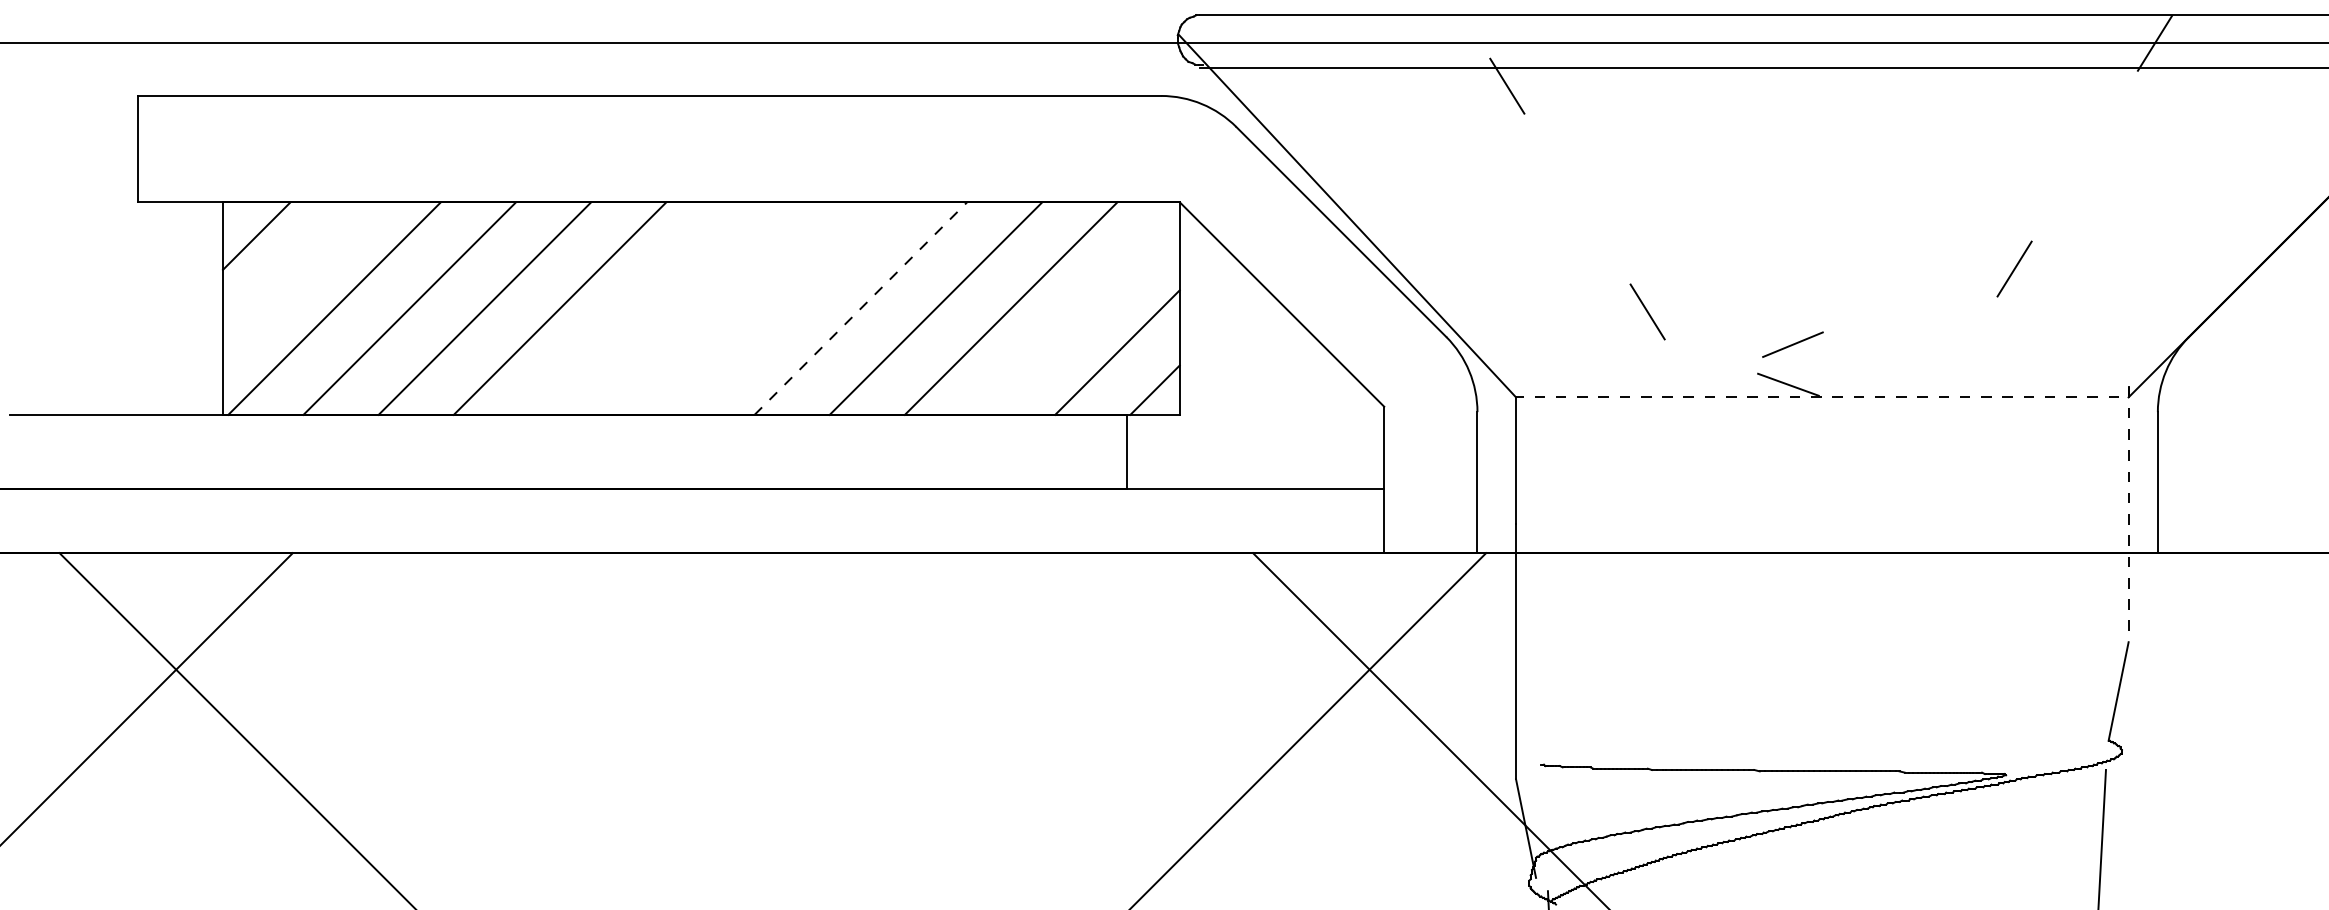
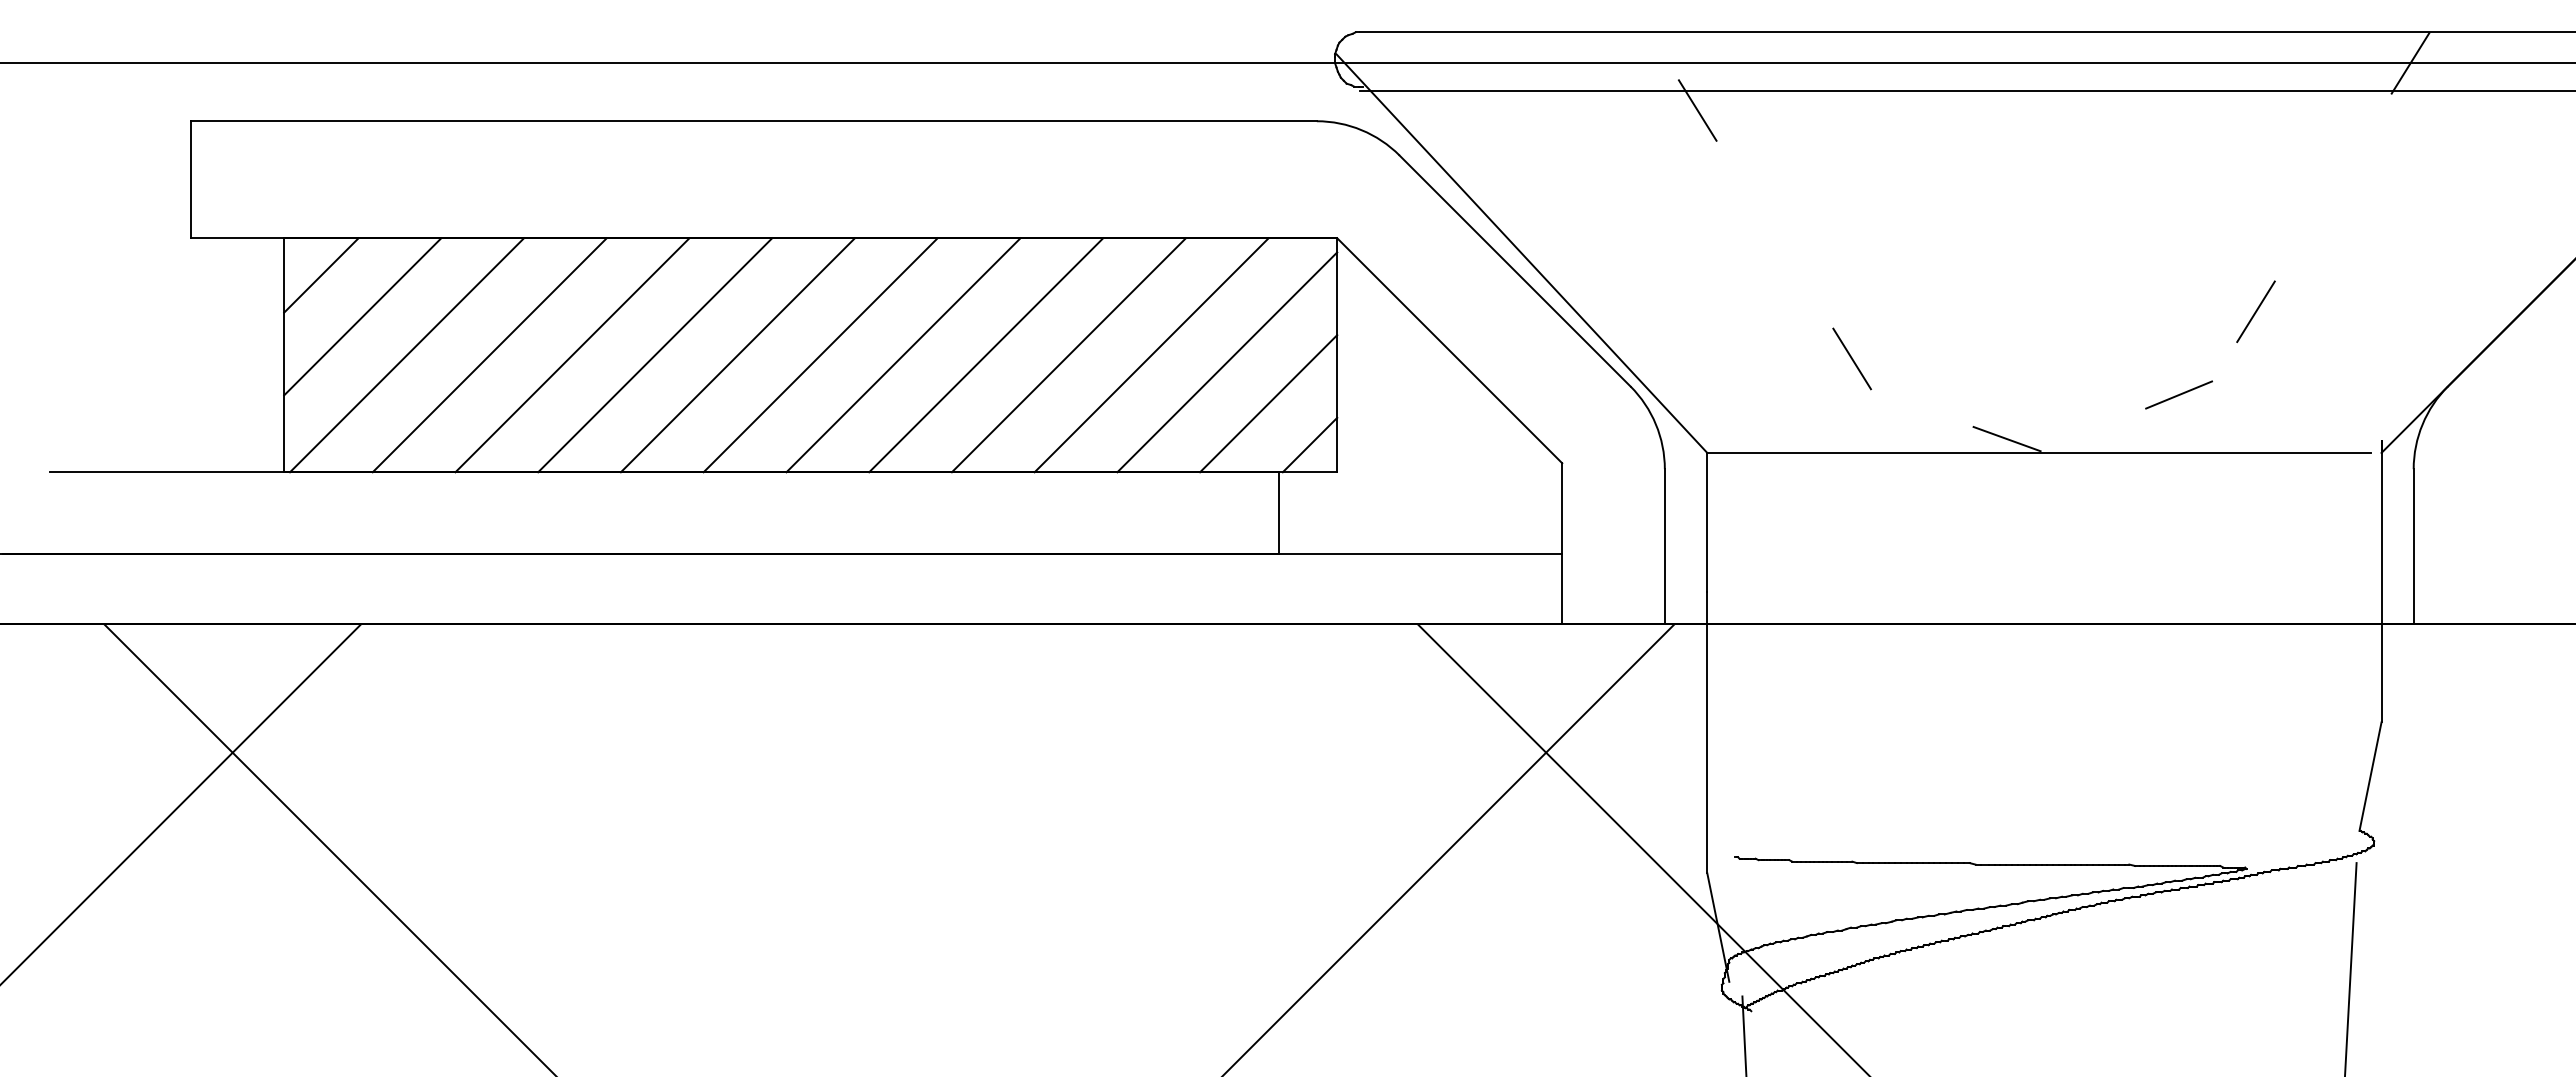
line: (294, 273) -> (362, 316), added
line: (861, 307) -> (986, 354), dashed -> solid
line: (634, 308) -> (737, 355), added
line: (710, 308) -> (820, 355), added
line: (785, 308) -> (903, 355), added
line: (1080, 315) -> (1227, 362), added
line: (1792, 344) -> (2178, 394), moved
line: (1817, 396) -> (2039, 452), dashed -> solid
line: (2128, 514) -> (2381, 581), dashed -> solid

